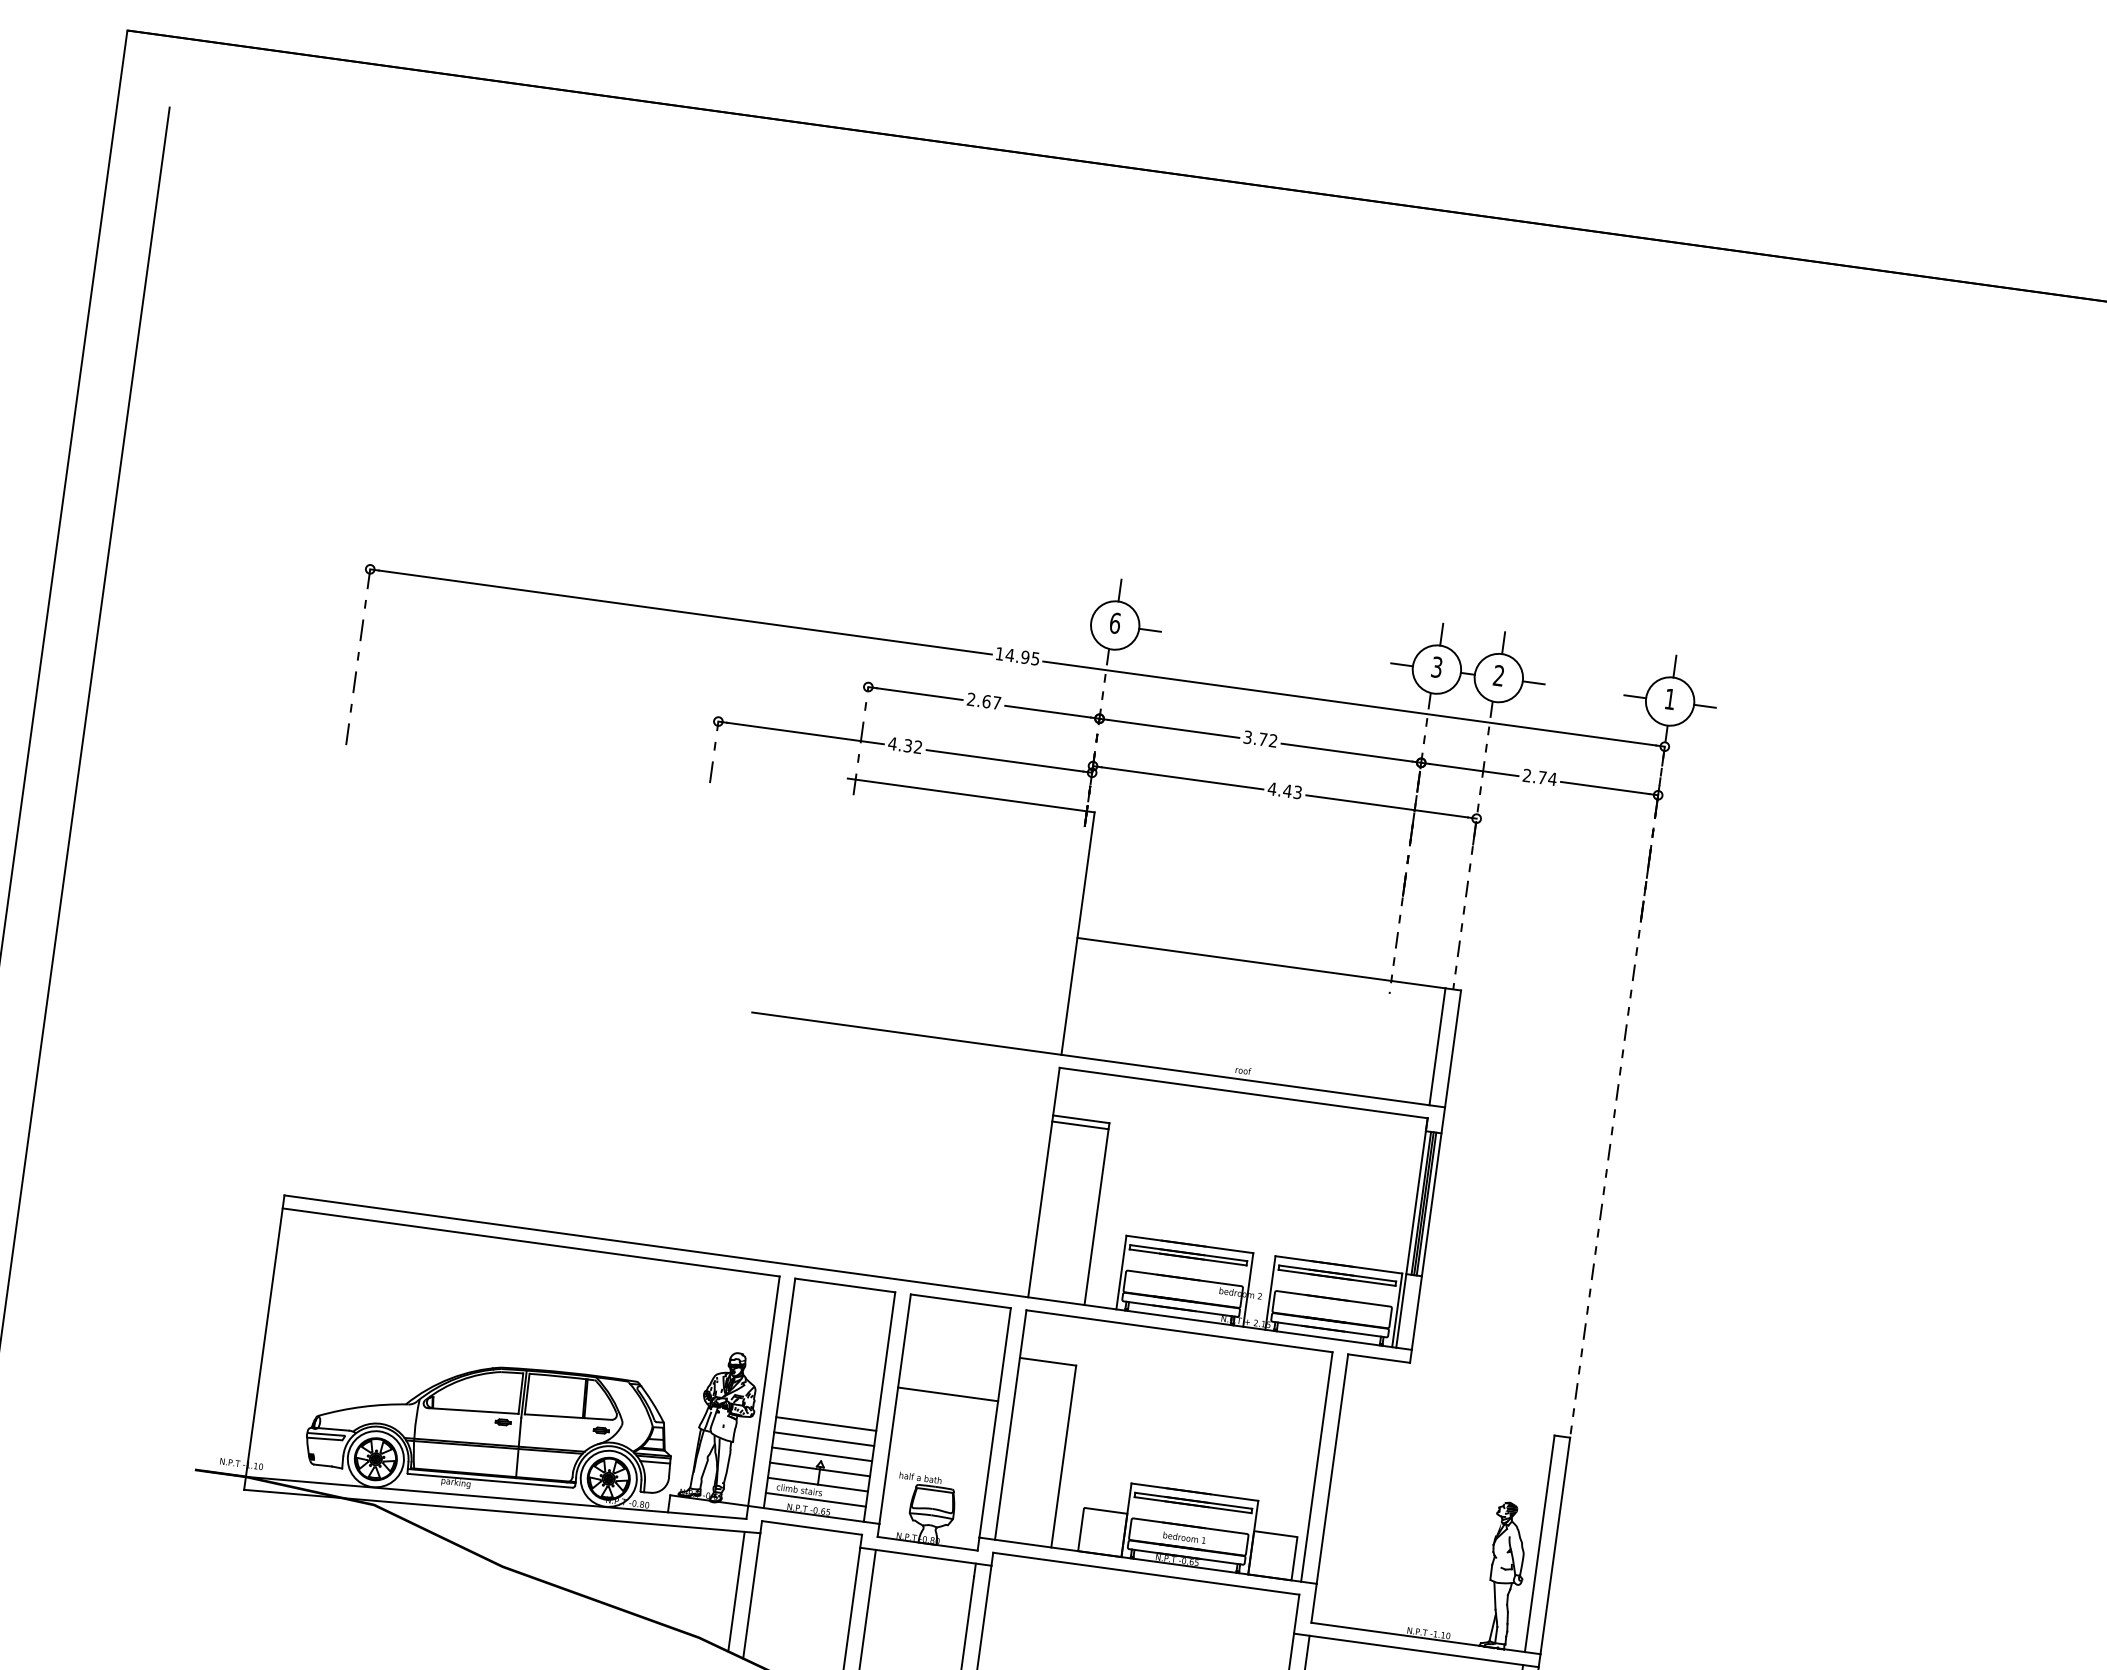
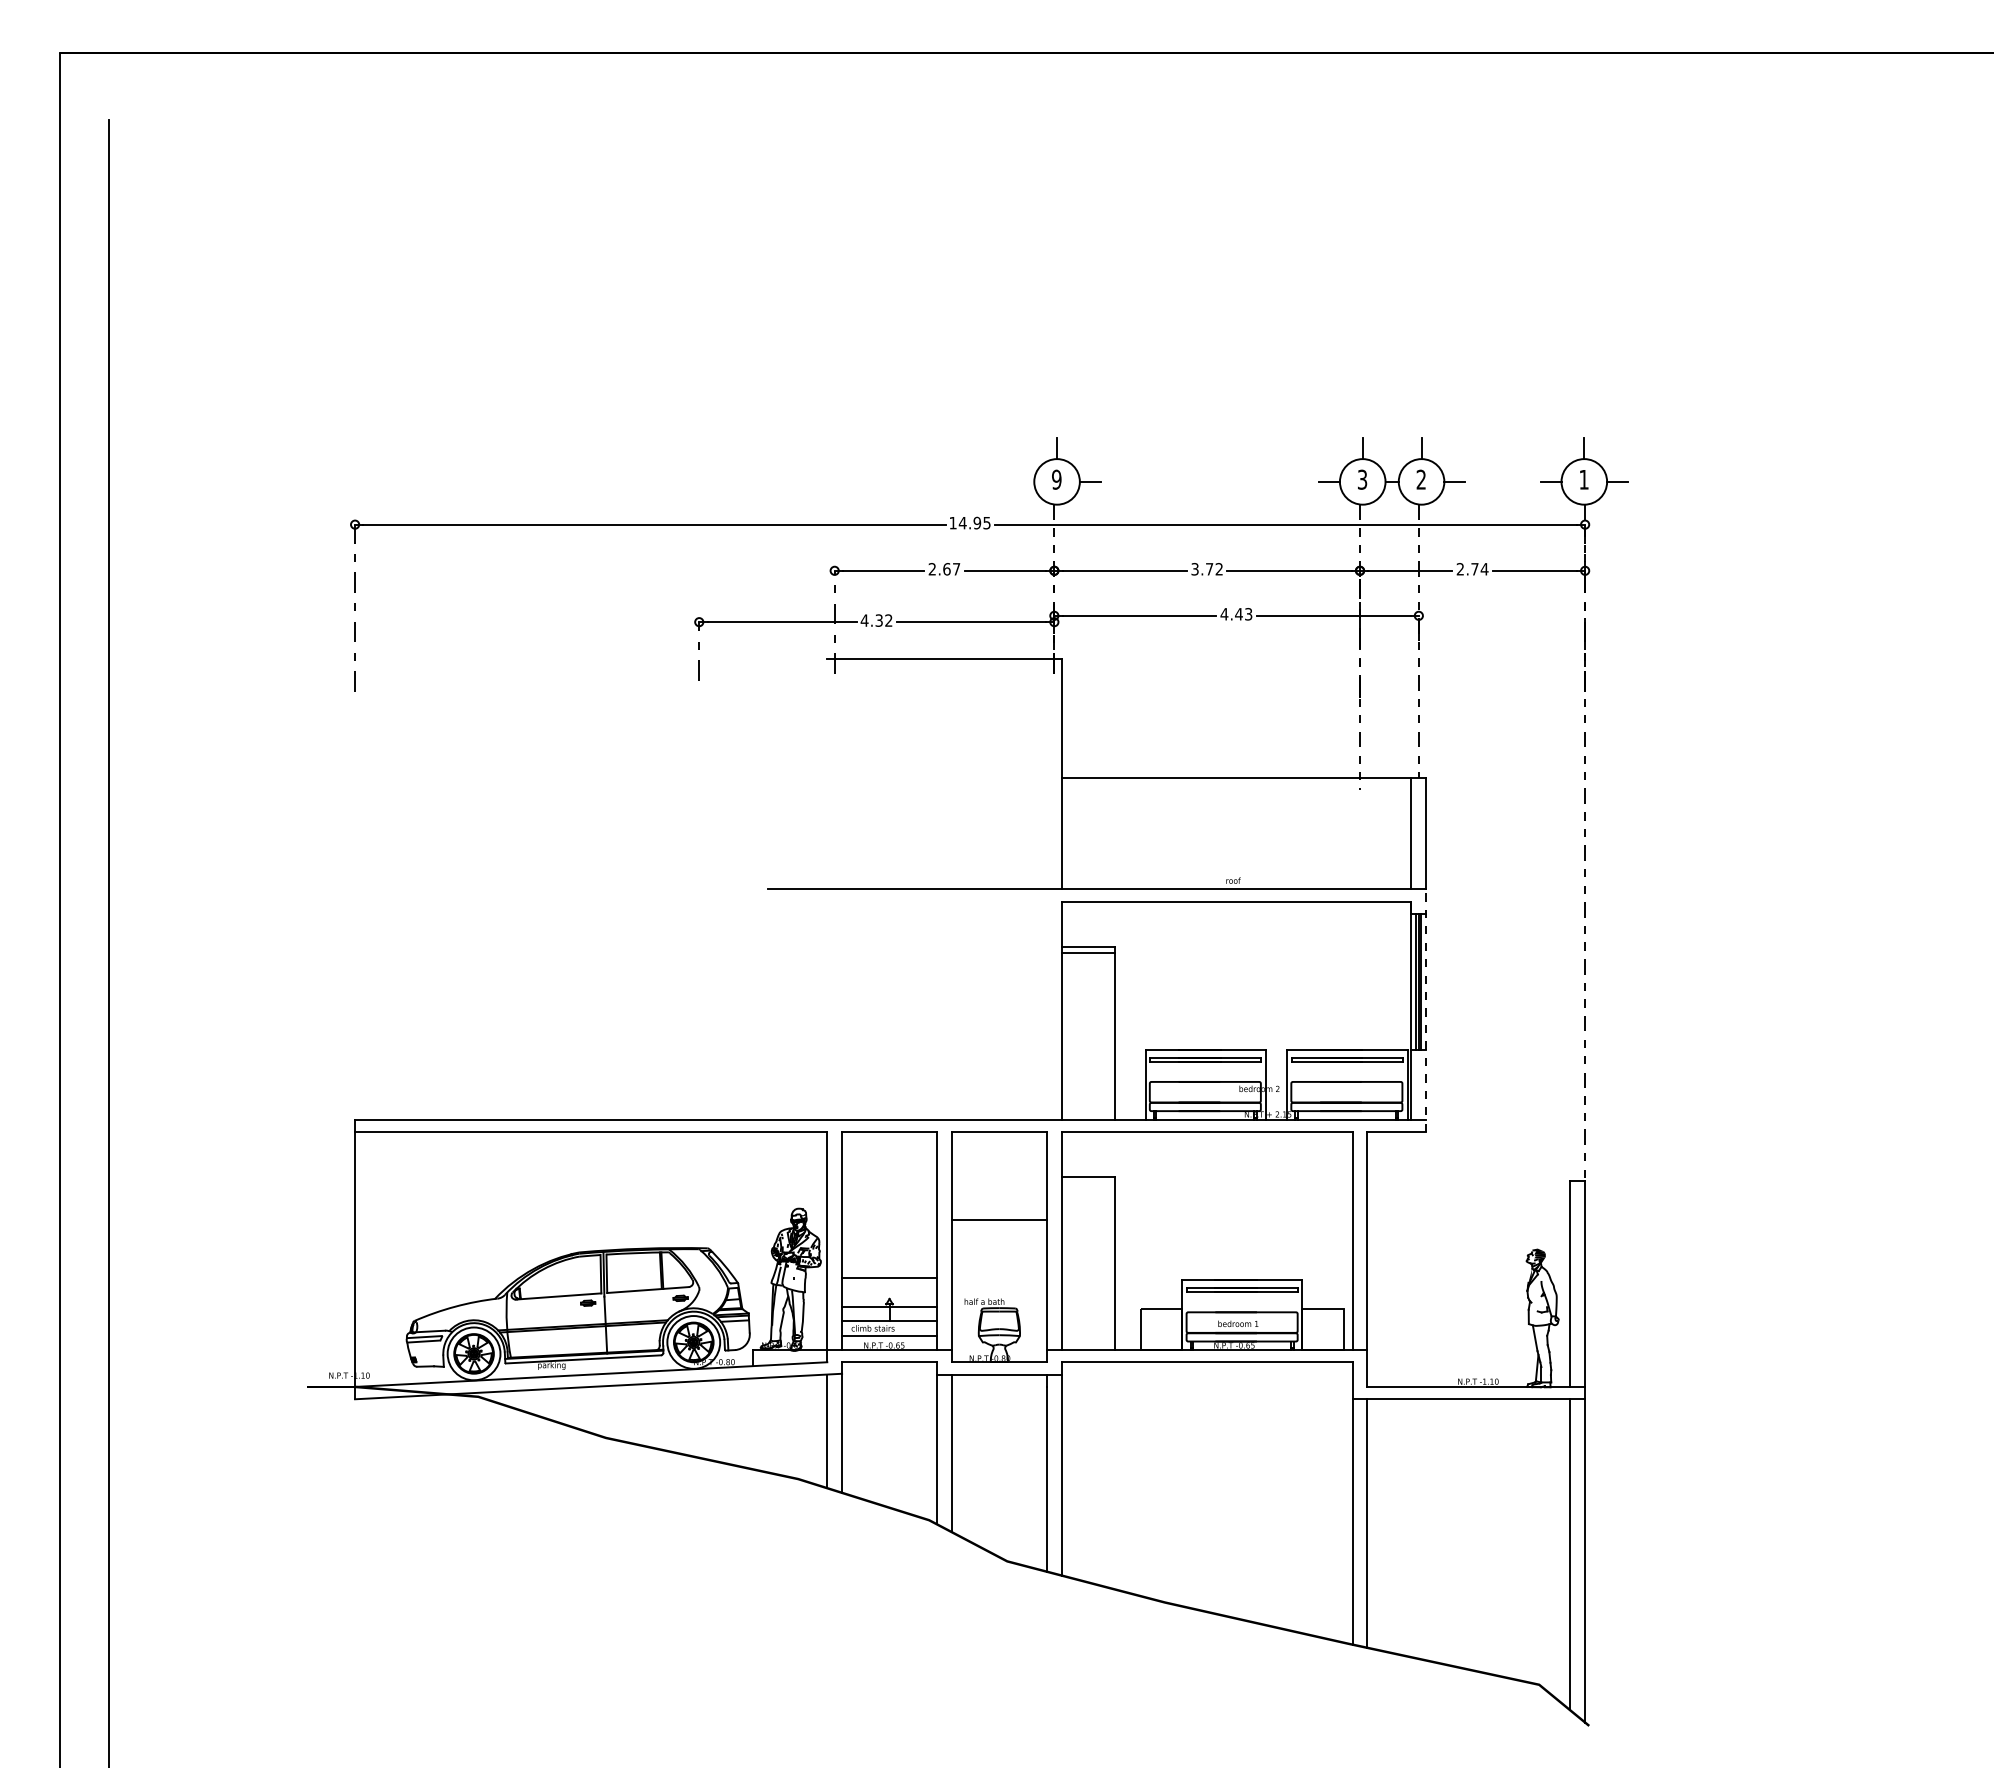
text: (1114, 622) -> (1056, 479), 6 -> 9
line: (1427, 1235) -> (1426, 1010), solid -> dashed
line: (826, 1423) -> (889, 1263), removed
line: (821, 1454) -> (889, 1292), removed

